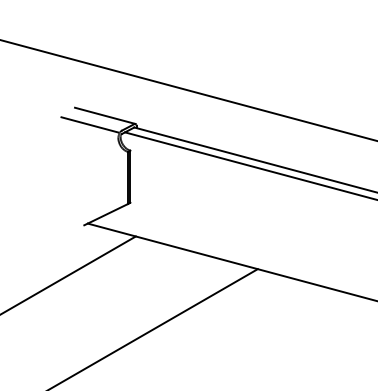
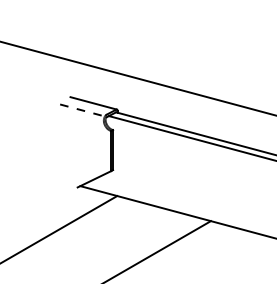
line: (90, 125) -> (82, 110), solid -> dashed

